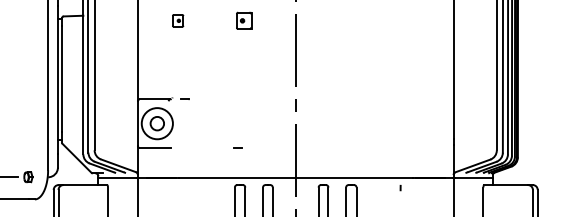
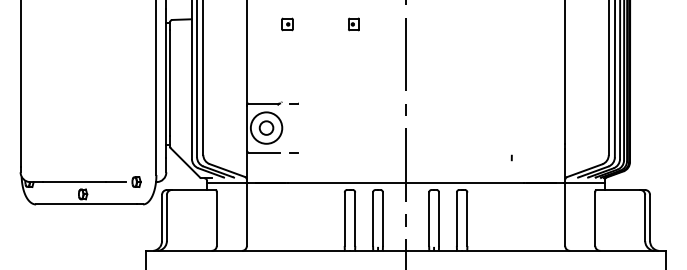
part: (243, 20) -> (353, 24), size x0.71
line: (237, 147) -> (293, 152), moved
curve: (400, 187) -> (511, 157), moved

